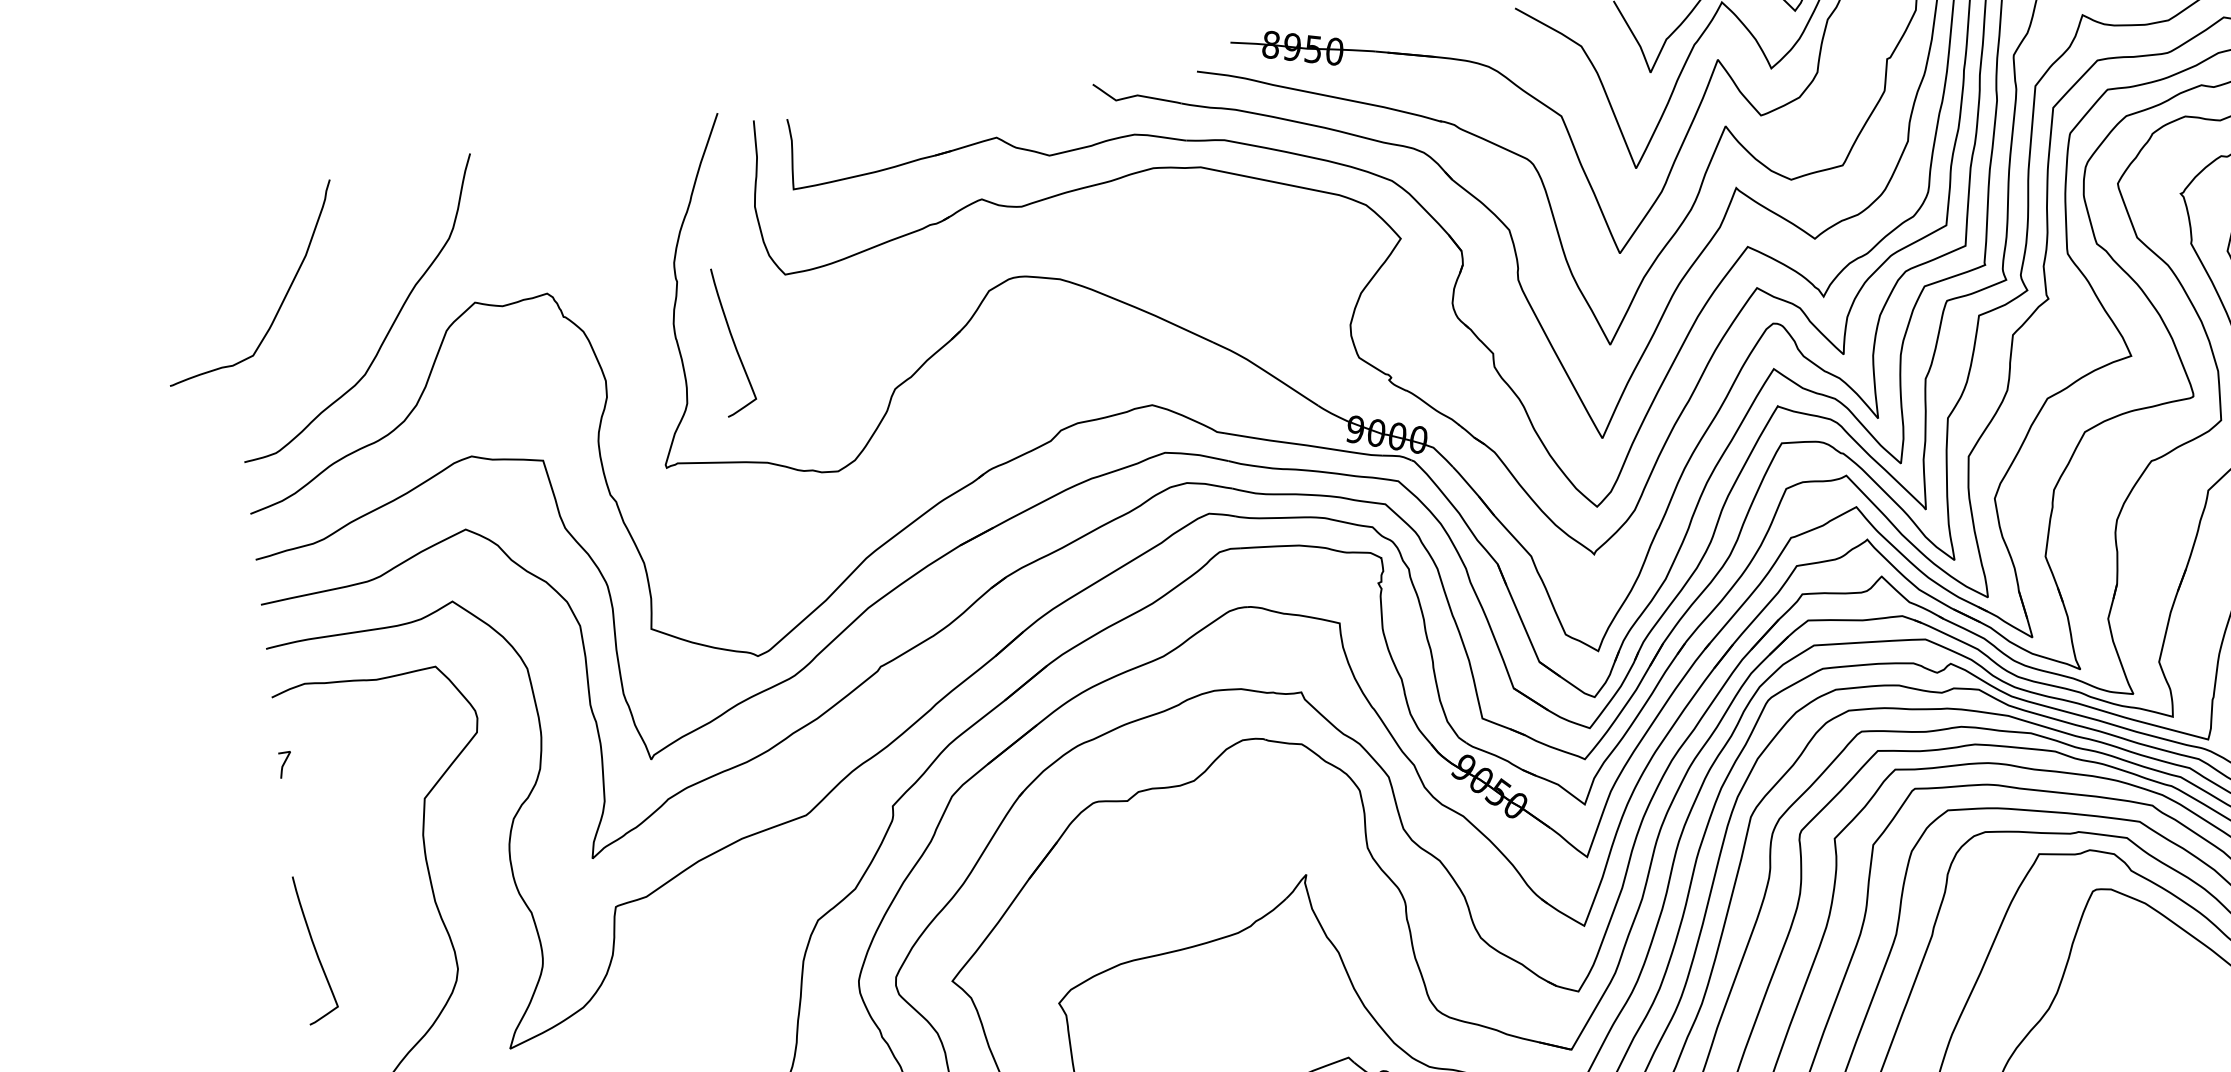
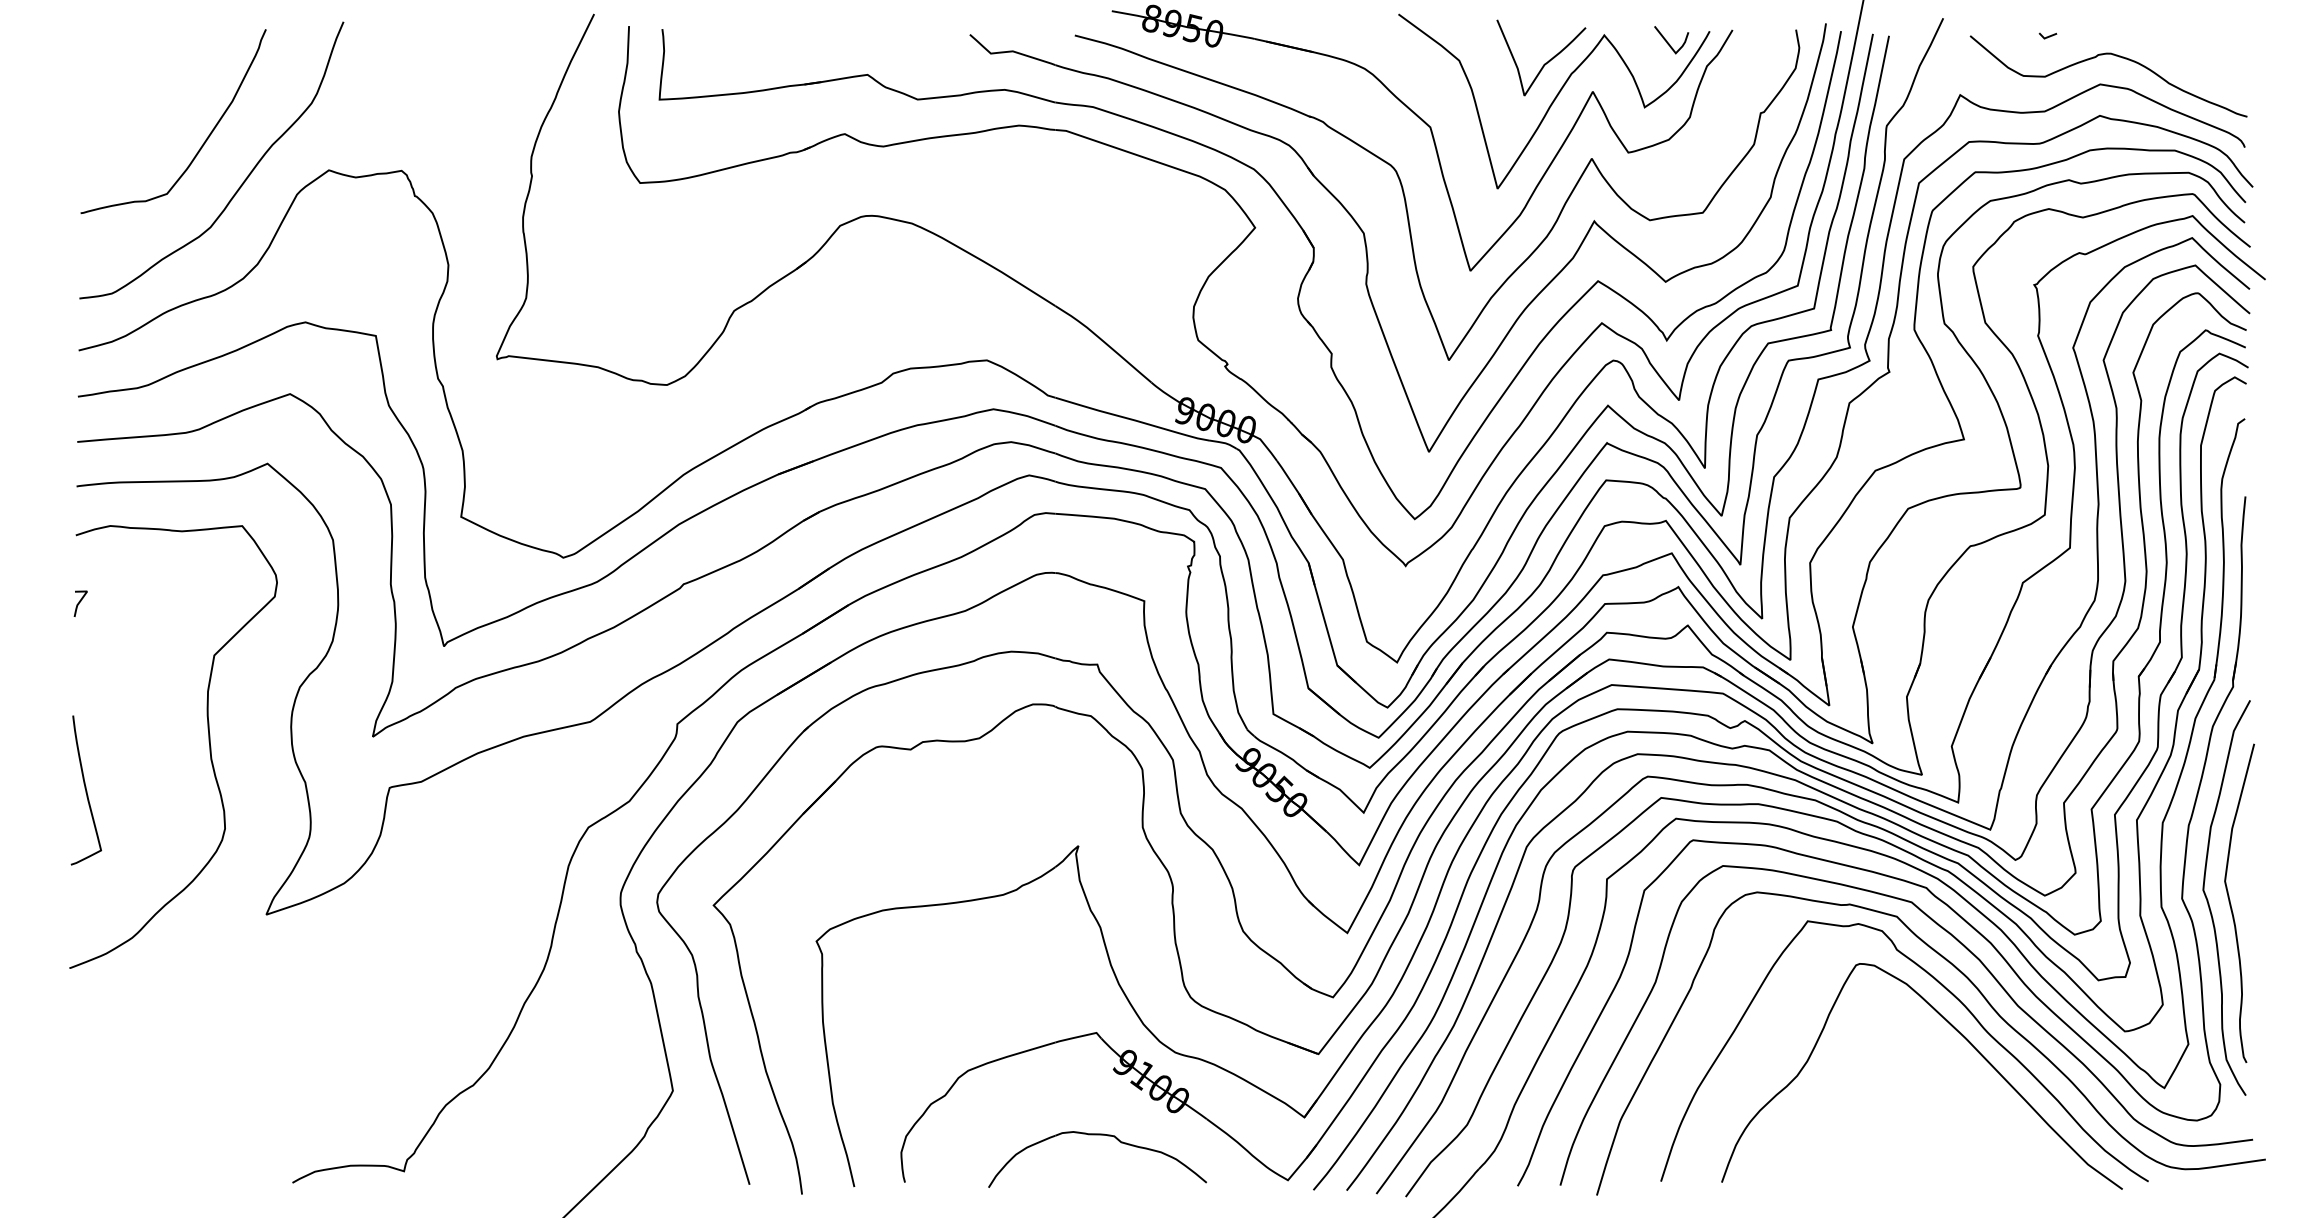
curve: (282, 299) -> (203, 142), moved
curve: (732, 341) -> (579, 242), removed

